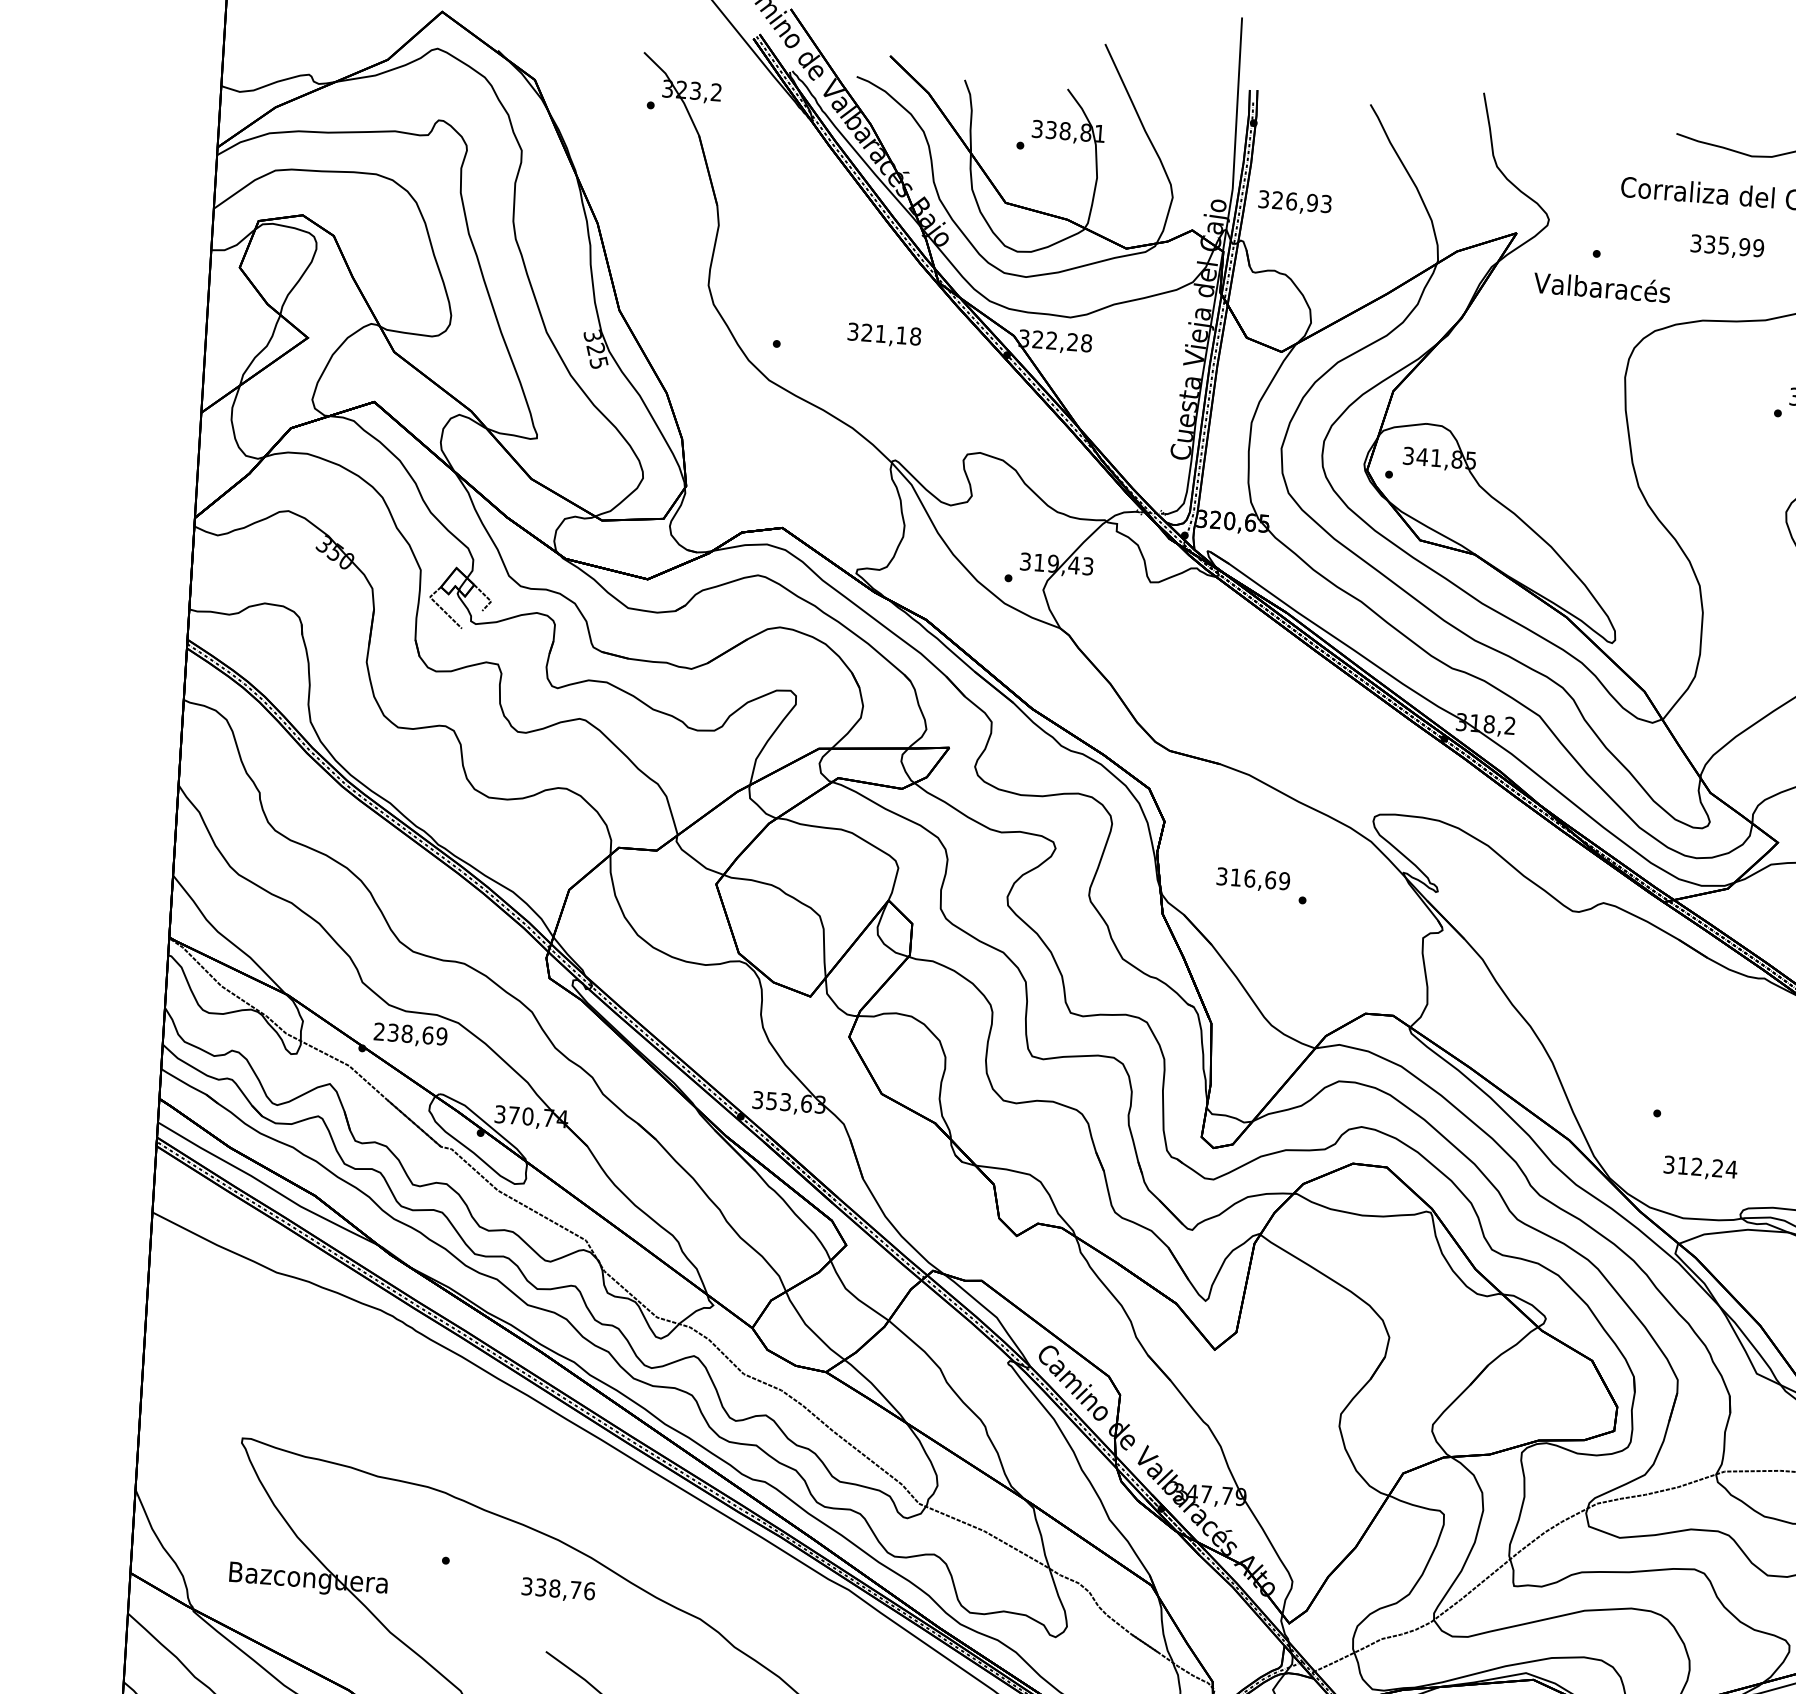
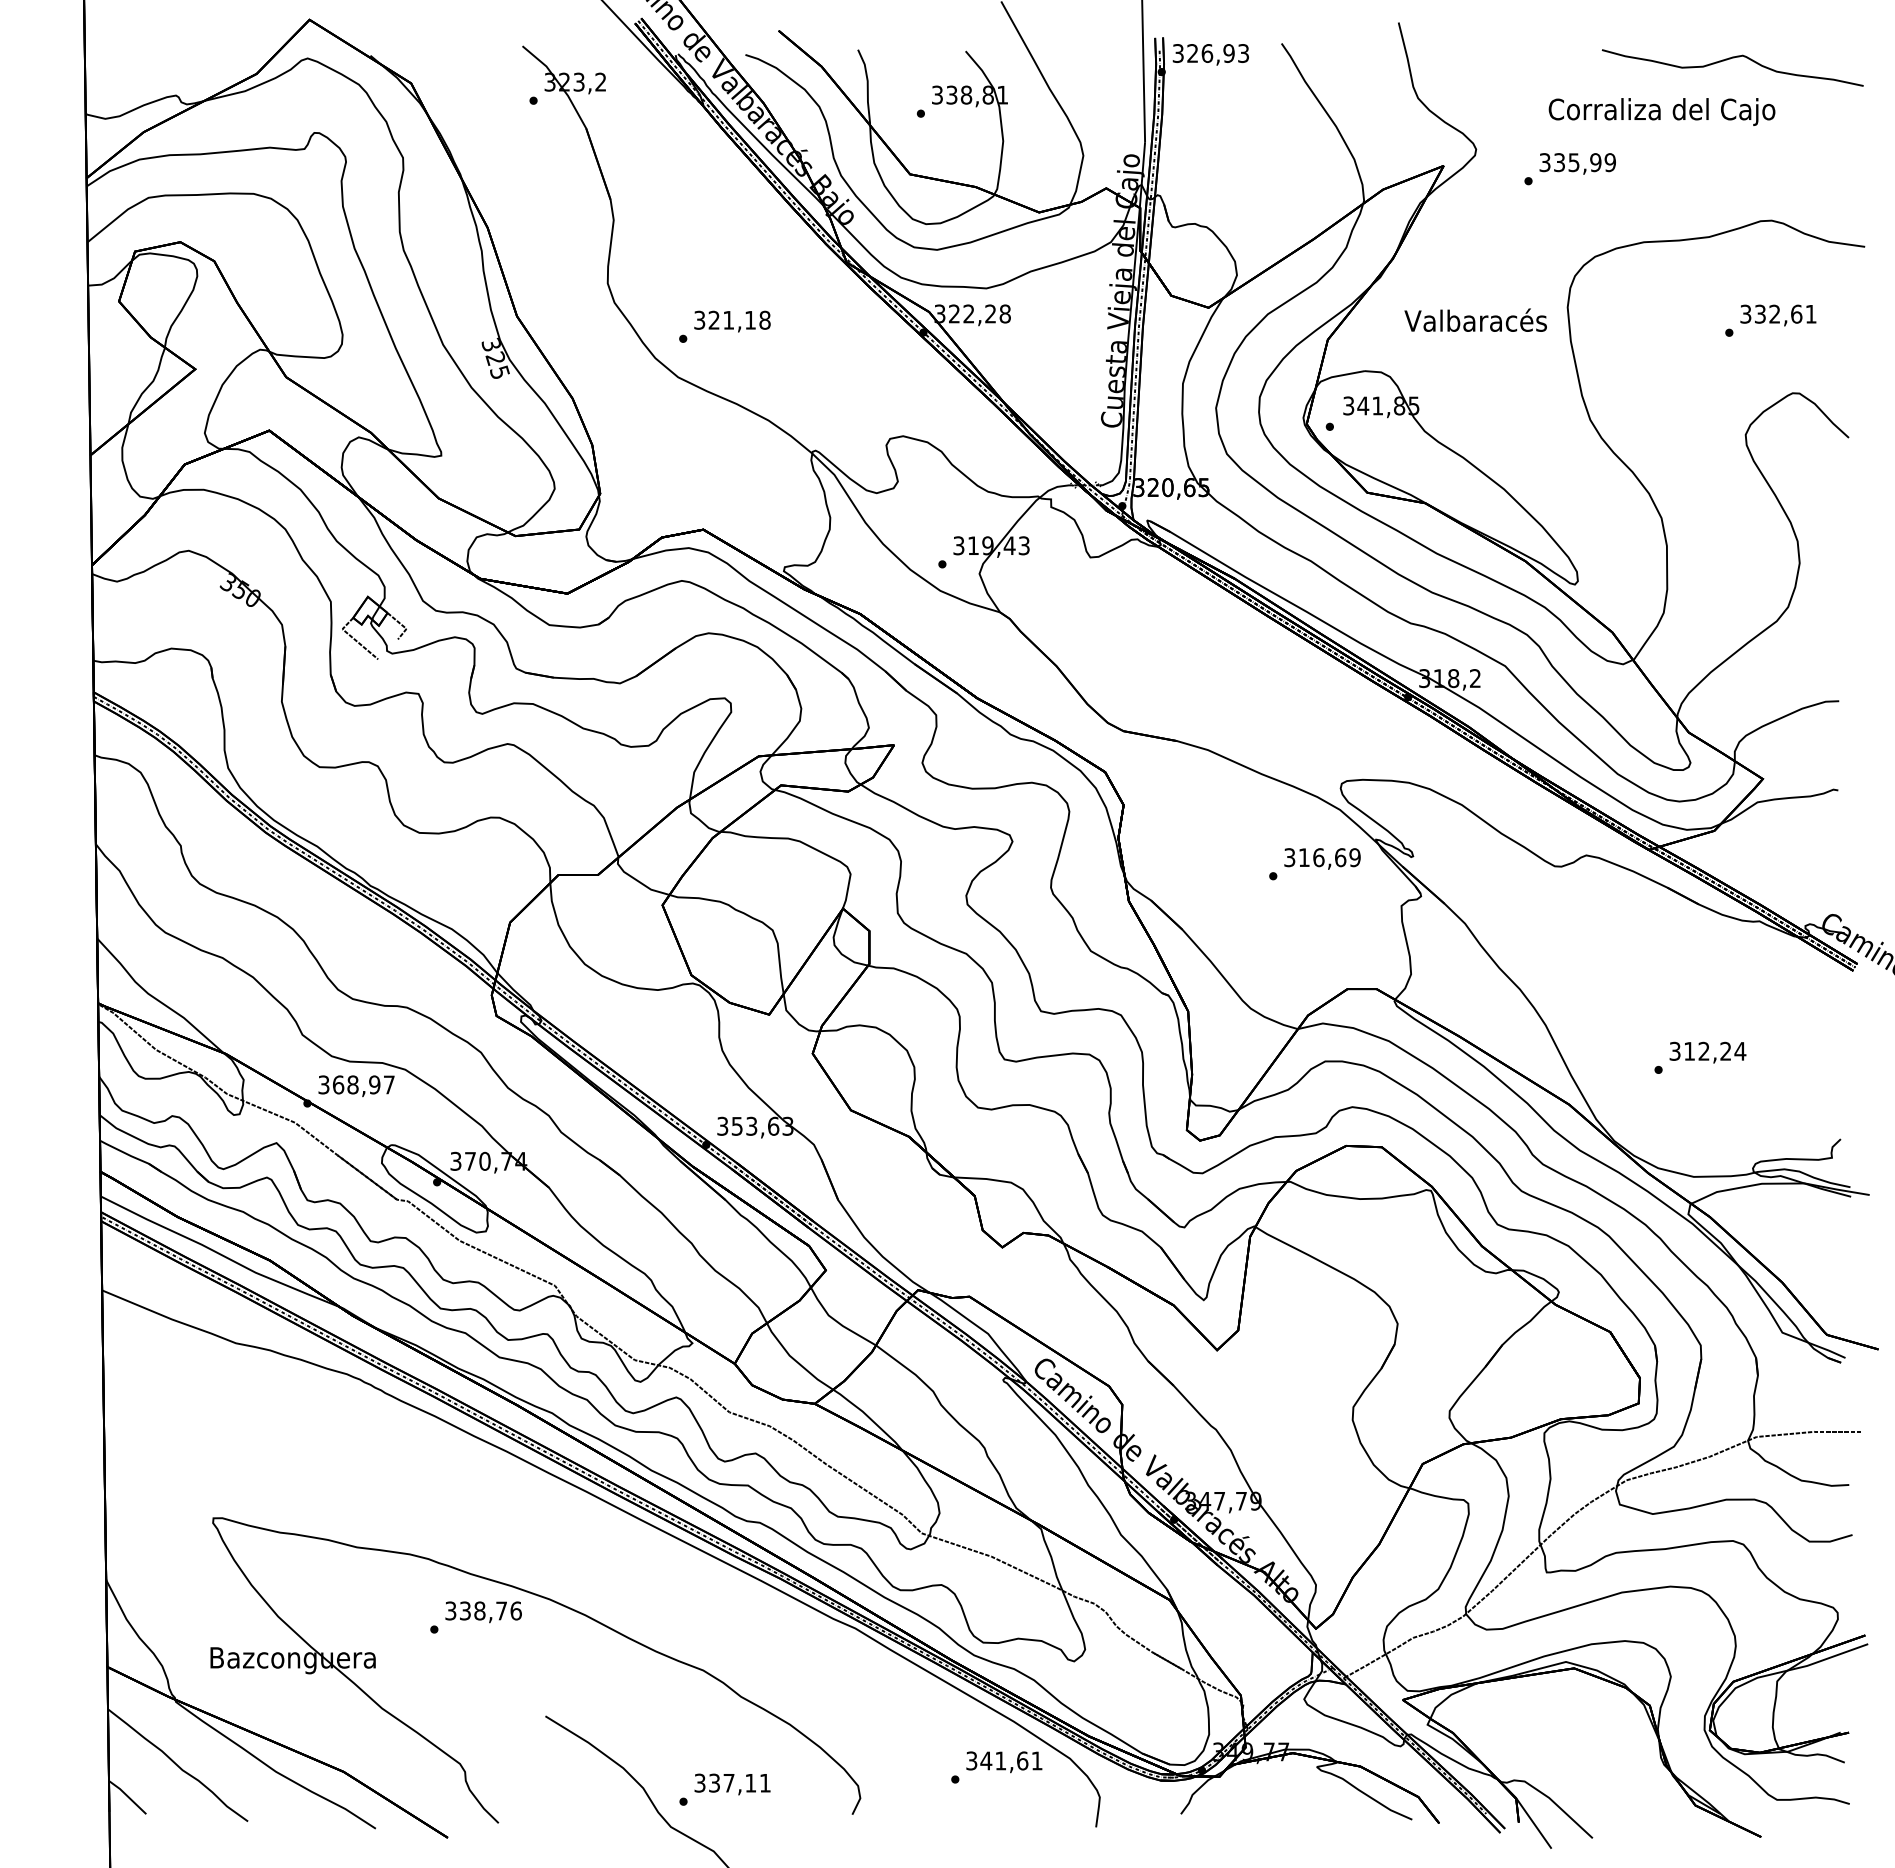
text: (1294, 202) -> (1210, 54), moved
text: (1727, 246) -> (1577, 163), moved
text: (1601, 286) -> (1475, 319), moved
text: (884, 335) -> (732, 321), moved
text: (1253, 879) -> (1322, 858), moved
text: (410, 1033) -> (356, 1084), 238,69 -> 368,97
text: (1700, 1168) -> (1707, 1052), moved
text: (558, 1590) -> (483, 1612), moved

